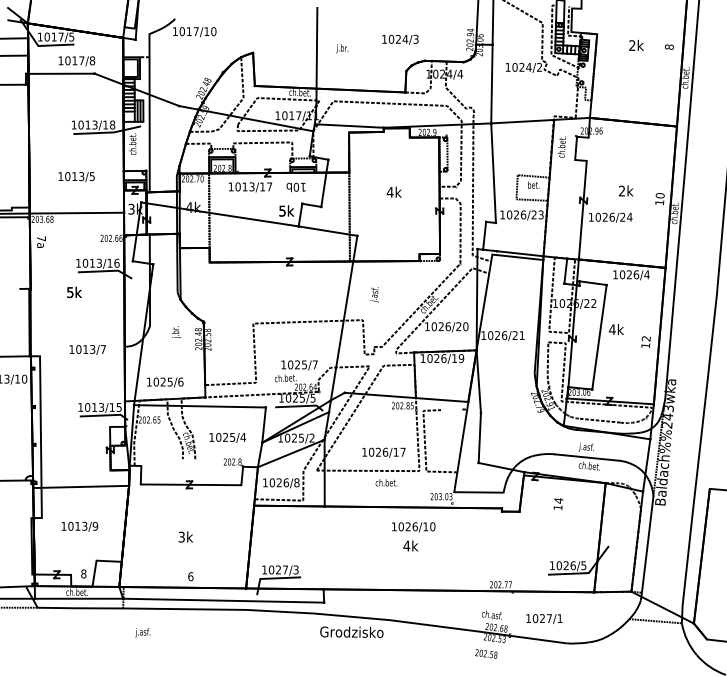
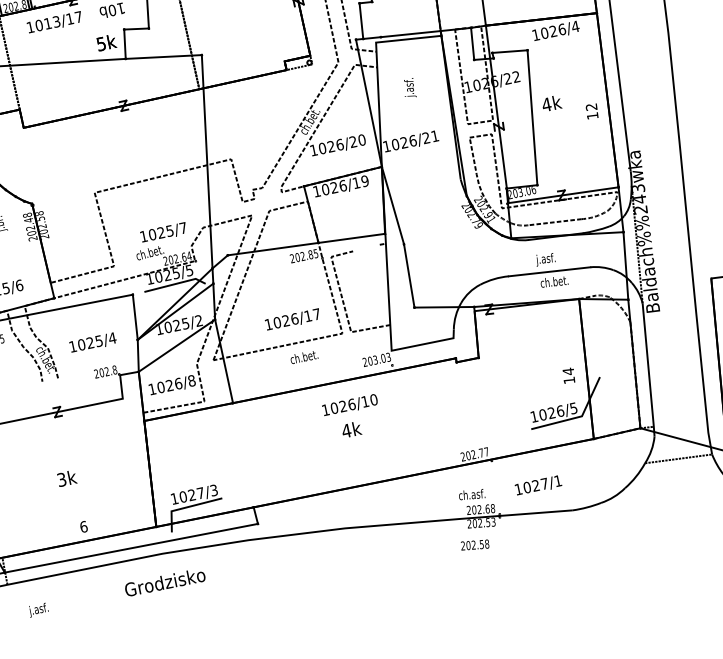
text: (373, 294) -> (408, 88), moved
text: (558, 504) -> (569, 376), moved
text: (351, 632) -> (164, 582), moved

